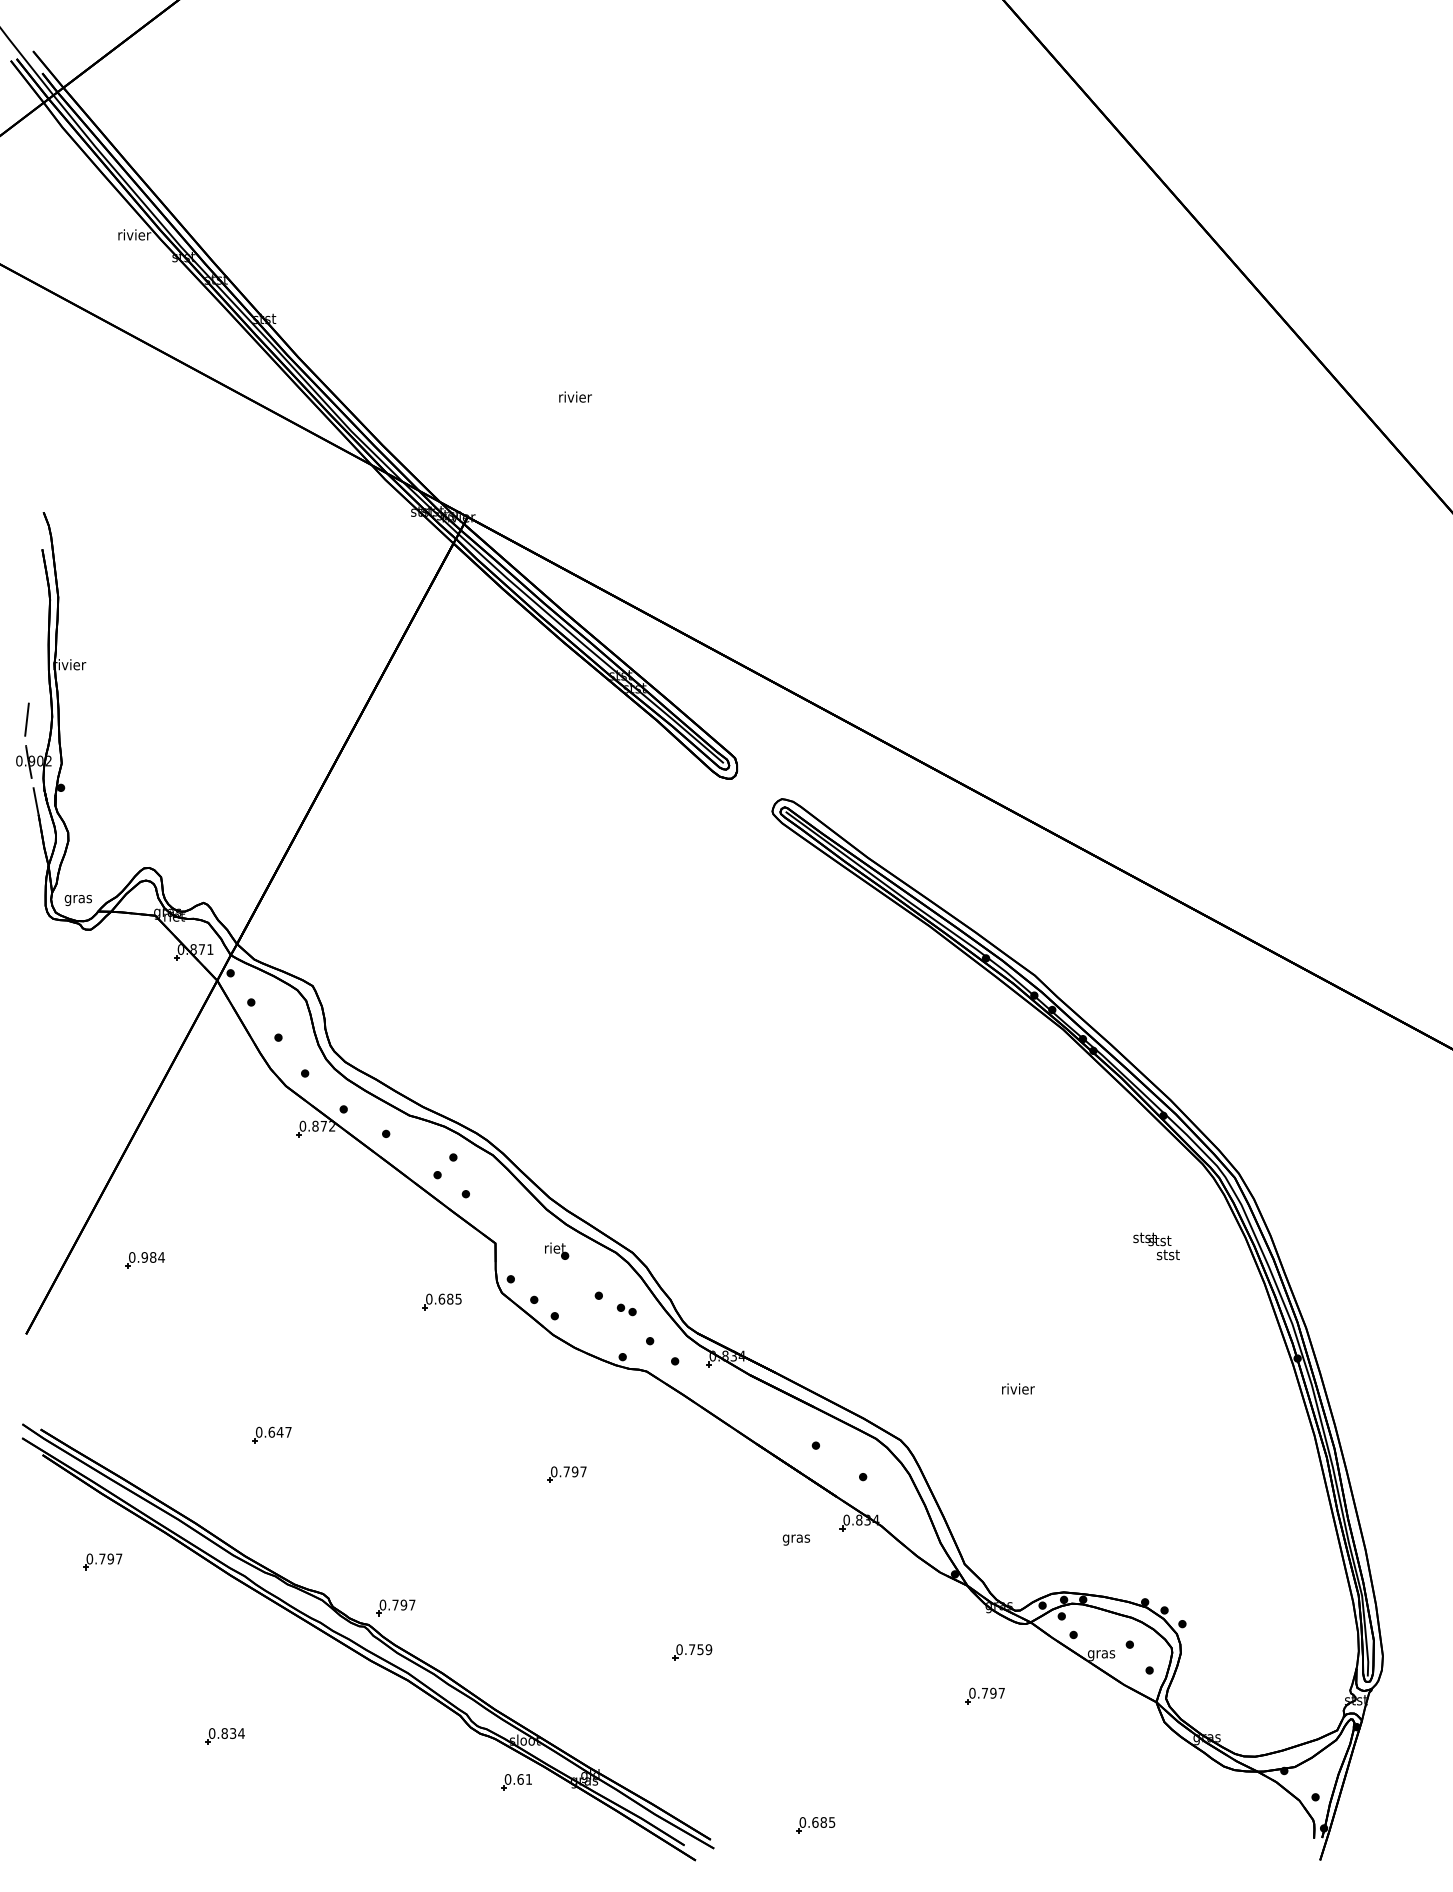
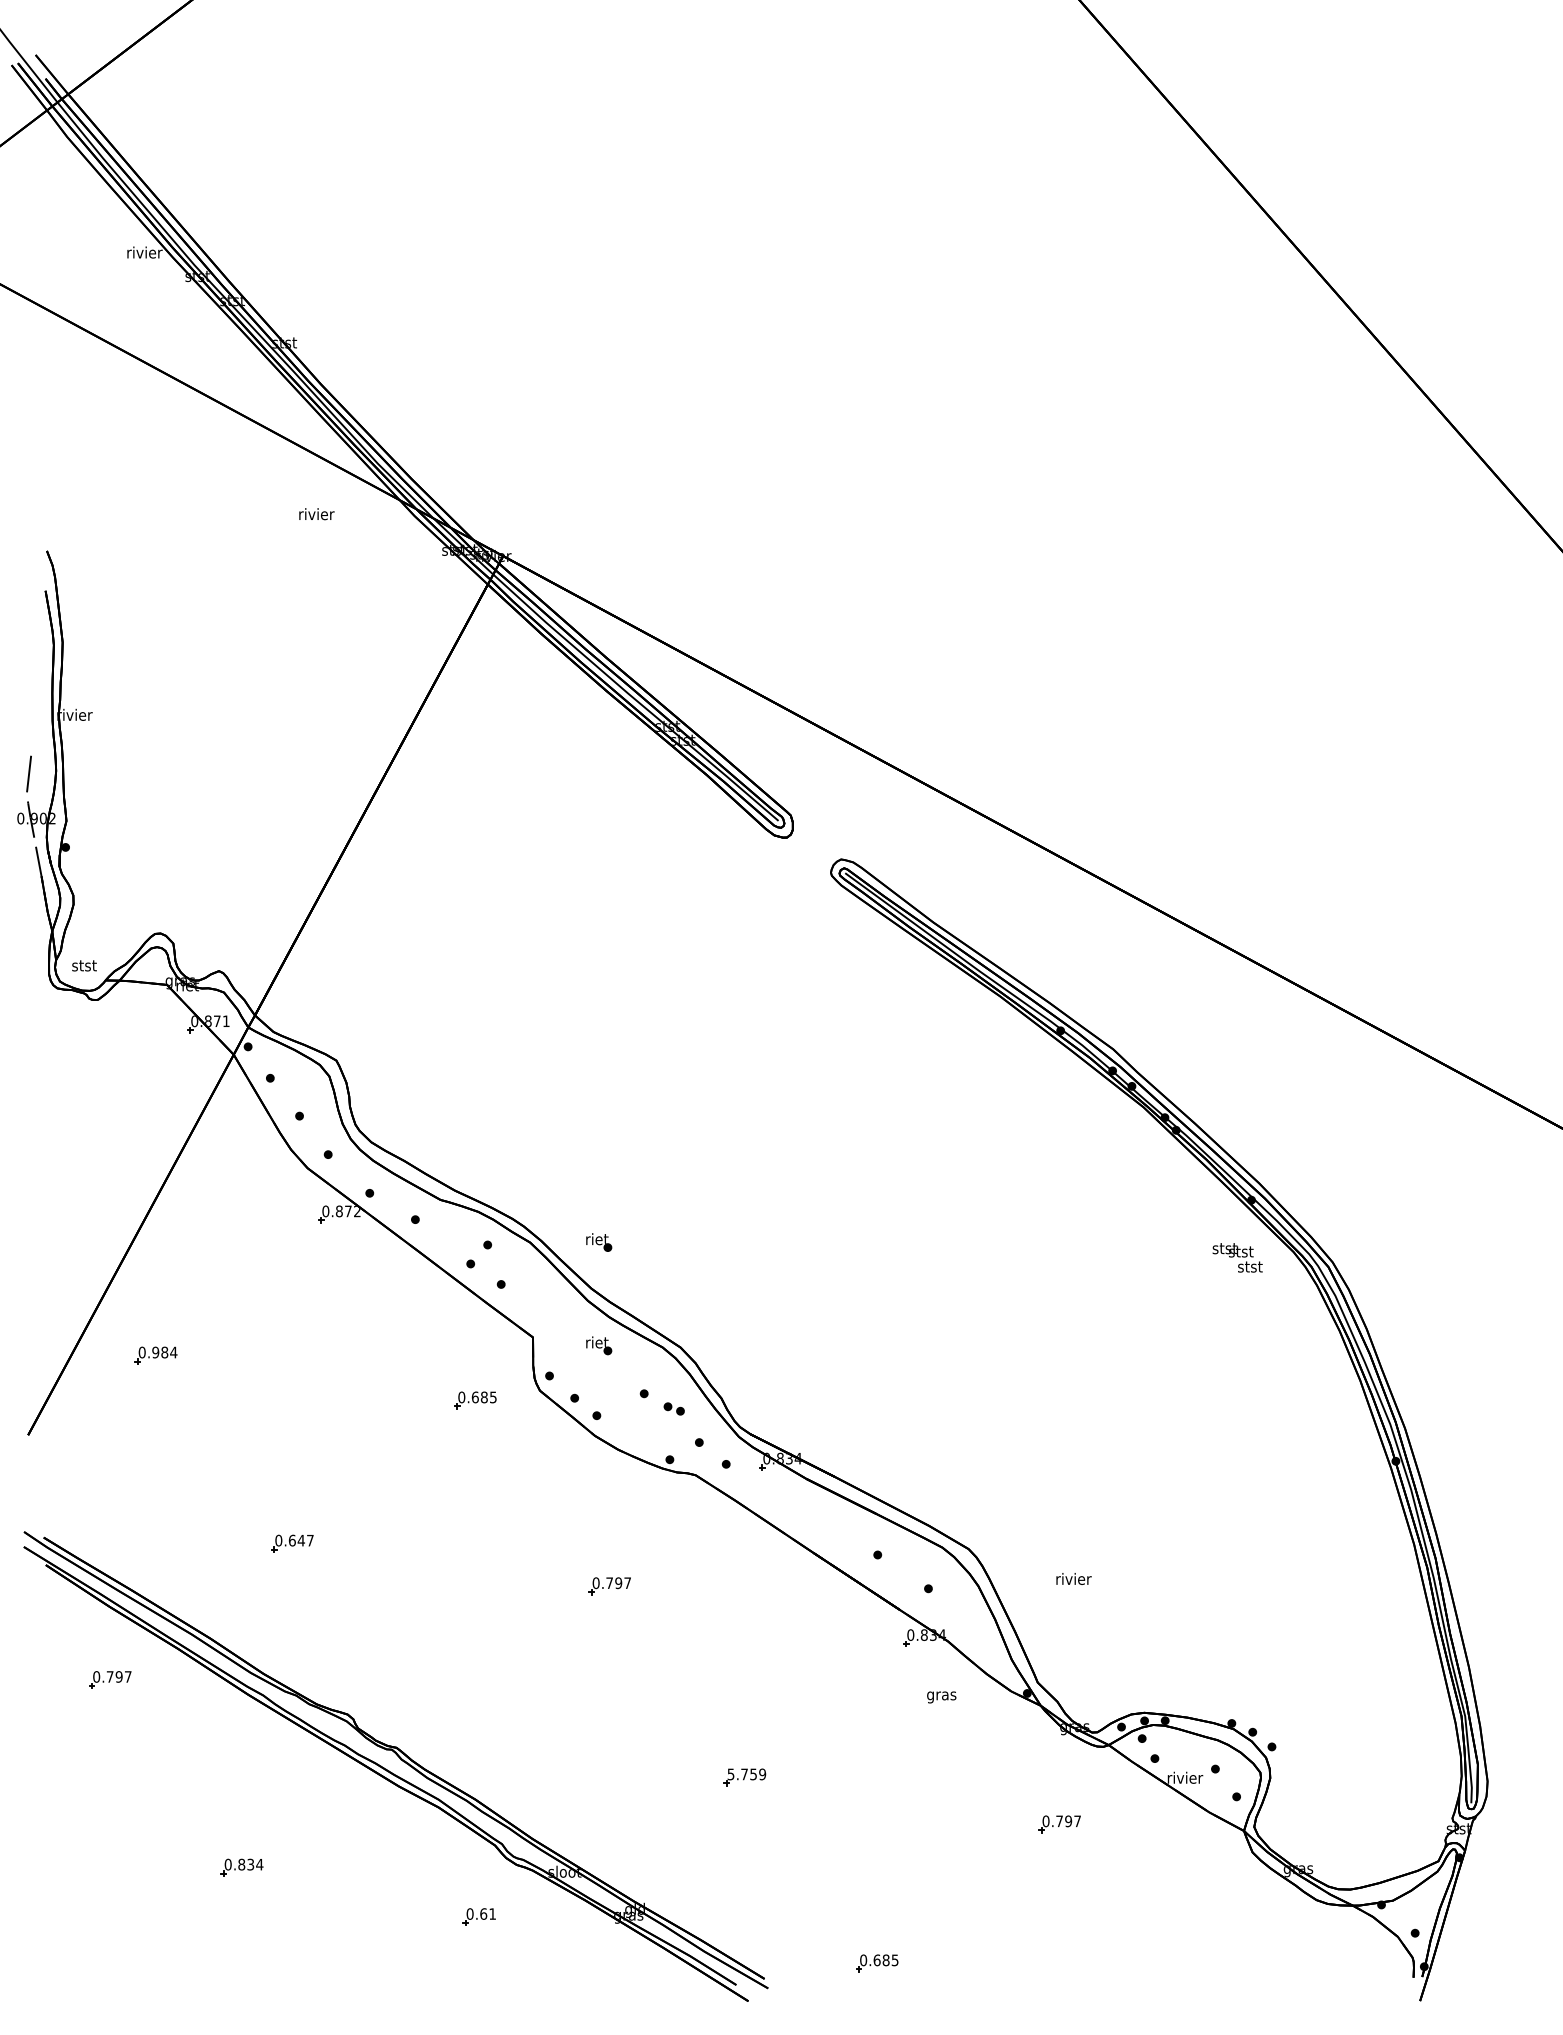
text: (575, 396) -> (316, 513), moved
text: (77, 899) -> (83, 967), gras -> stst
part: (557, 1154) -> (599, 1241), added
text: (1156, 1246) -> (1237, 1257), moved
text: (1018, 1388) -> (1074, 1578), moved
text: (796, 1539) -> (941, 1696), moved
part: (395, 1607) -> (425, 1729), removed
text: (679, 1649) -> (730, 1774), 0.759 -> 5.759
text: (1101, 1654) -> (1184, 1779), gras -> rivier
part: (516, 1782) -> (479, 1917), moved

